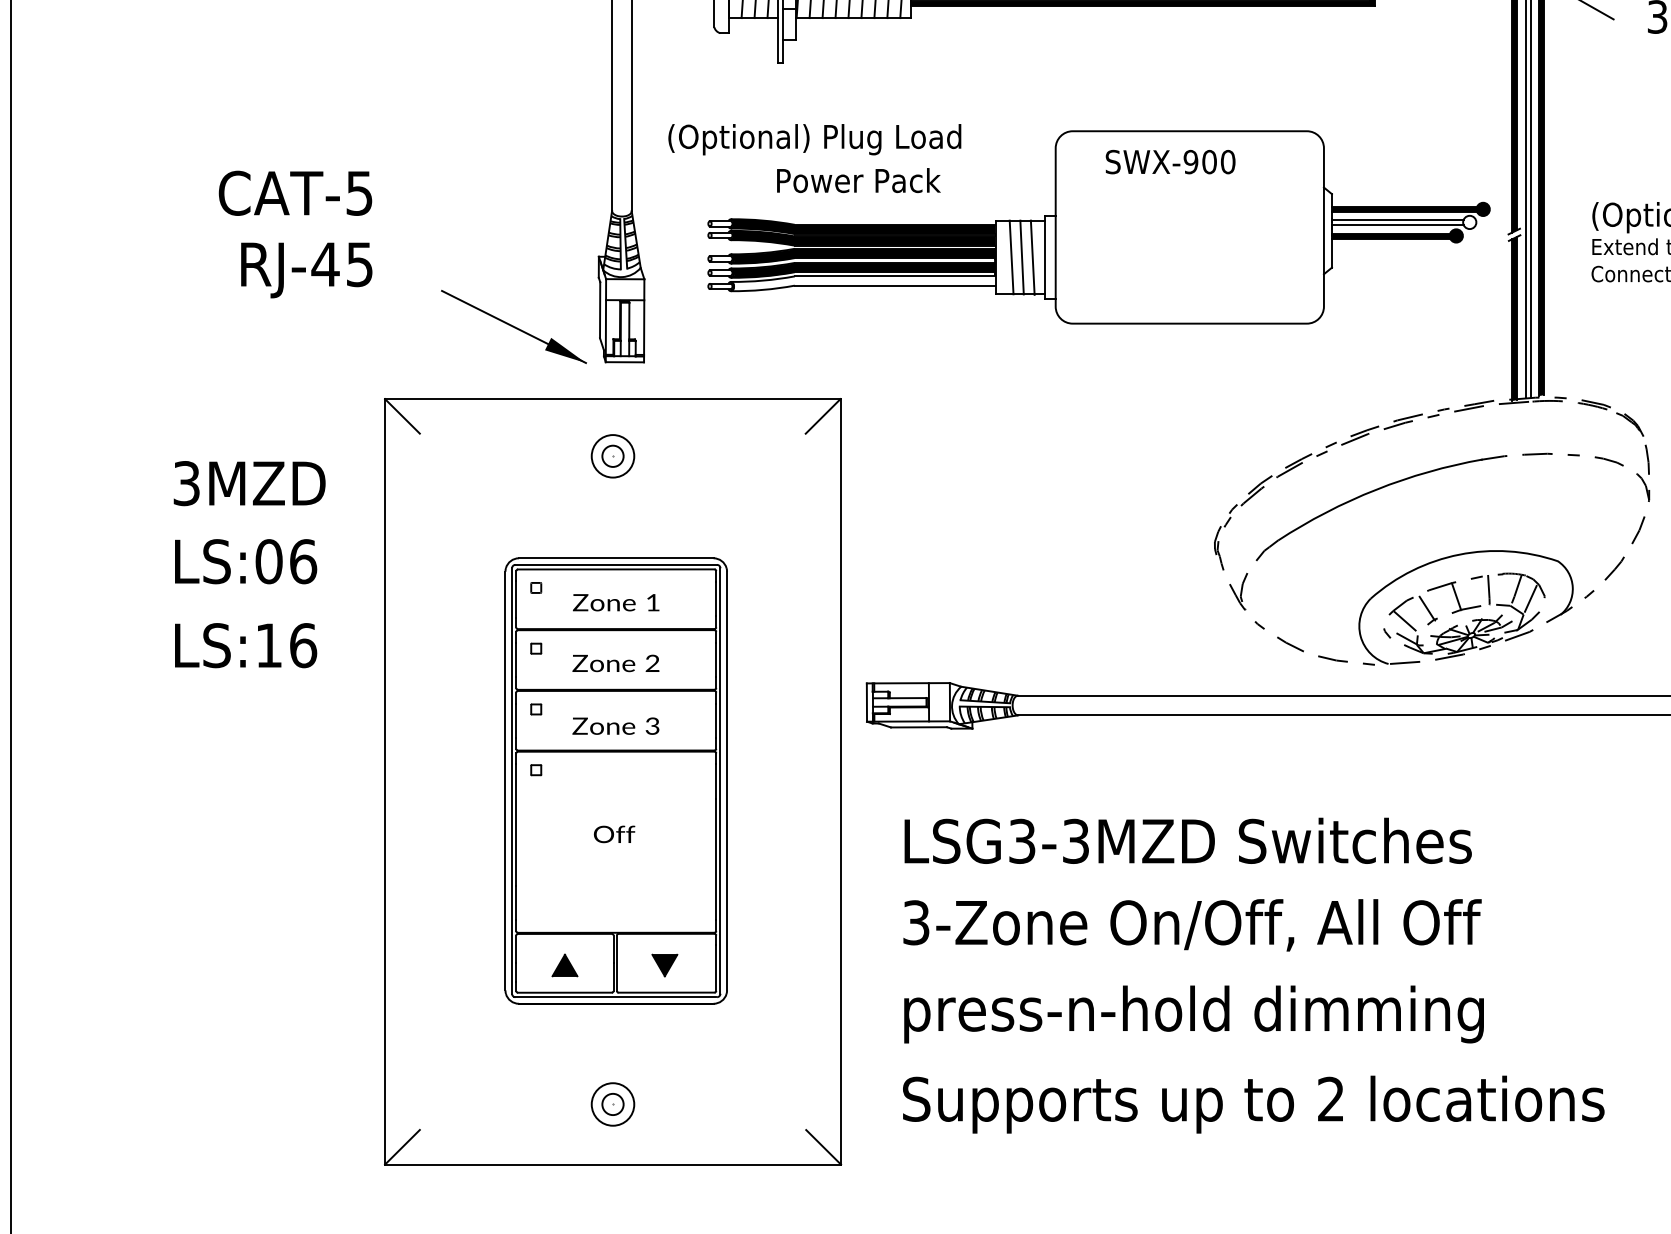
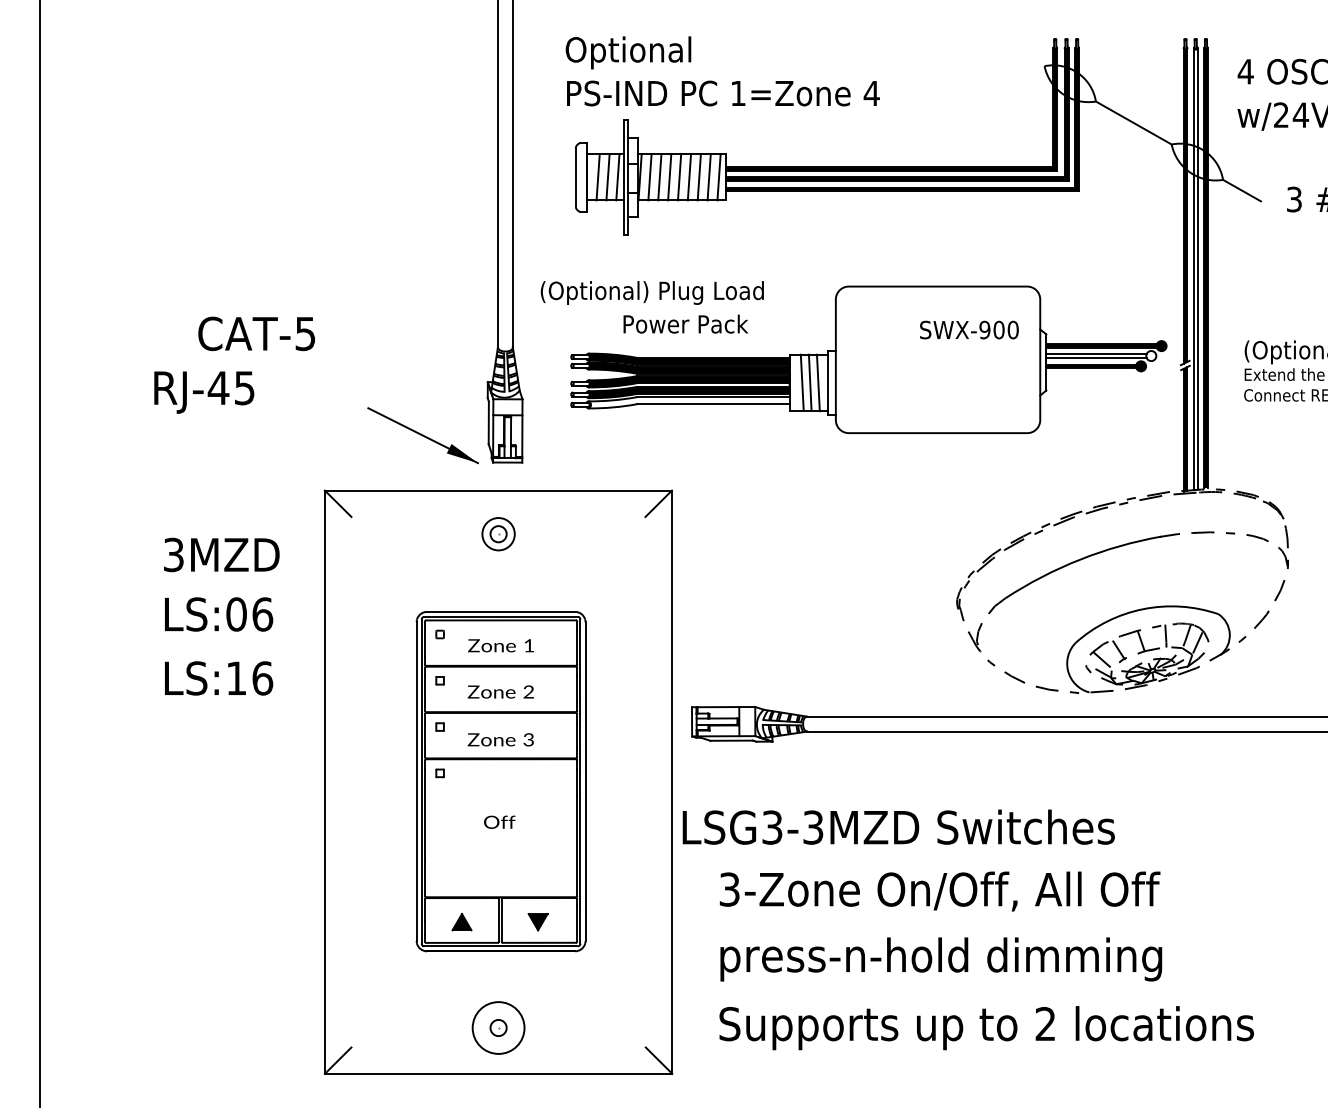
text: (1170, 161) -> (969, 329), moved
text: (307, 270) -> (204, 392), moved
text: (1187, 839) -> (898, 826), moved
circle: (612, 1103) -> (498, 1027), size x1.6

